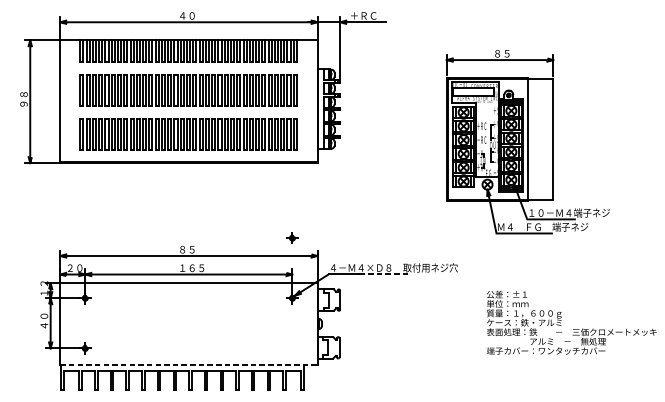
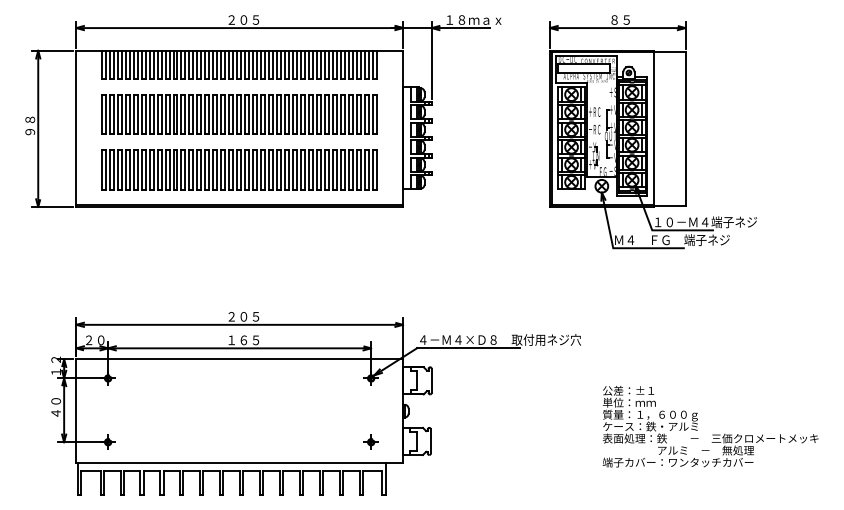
text: (191, 15) -> (243, 19), ４０ -> ２０５
text: (373, 15) -> (473, 19), ＋ＲＣ -> １８ｍａｘ
part: (527, 142) -> (652, 132), moved
part: (291, 237) -> (370, 441), moved
text: (191, 249) -> (243, 316), ８５ -> ２０５
line: (384, 274) -> (487, 348), dashed -> solid
text: (571, 322) -> (710, 426), moved
line: (189, 364) -> (240, 462), dashed -> solid

